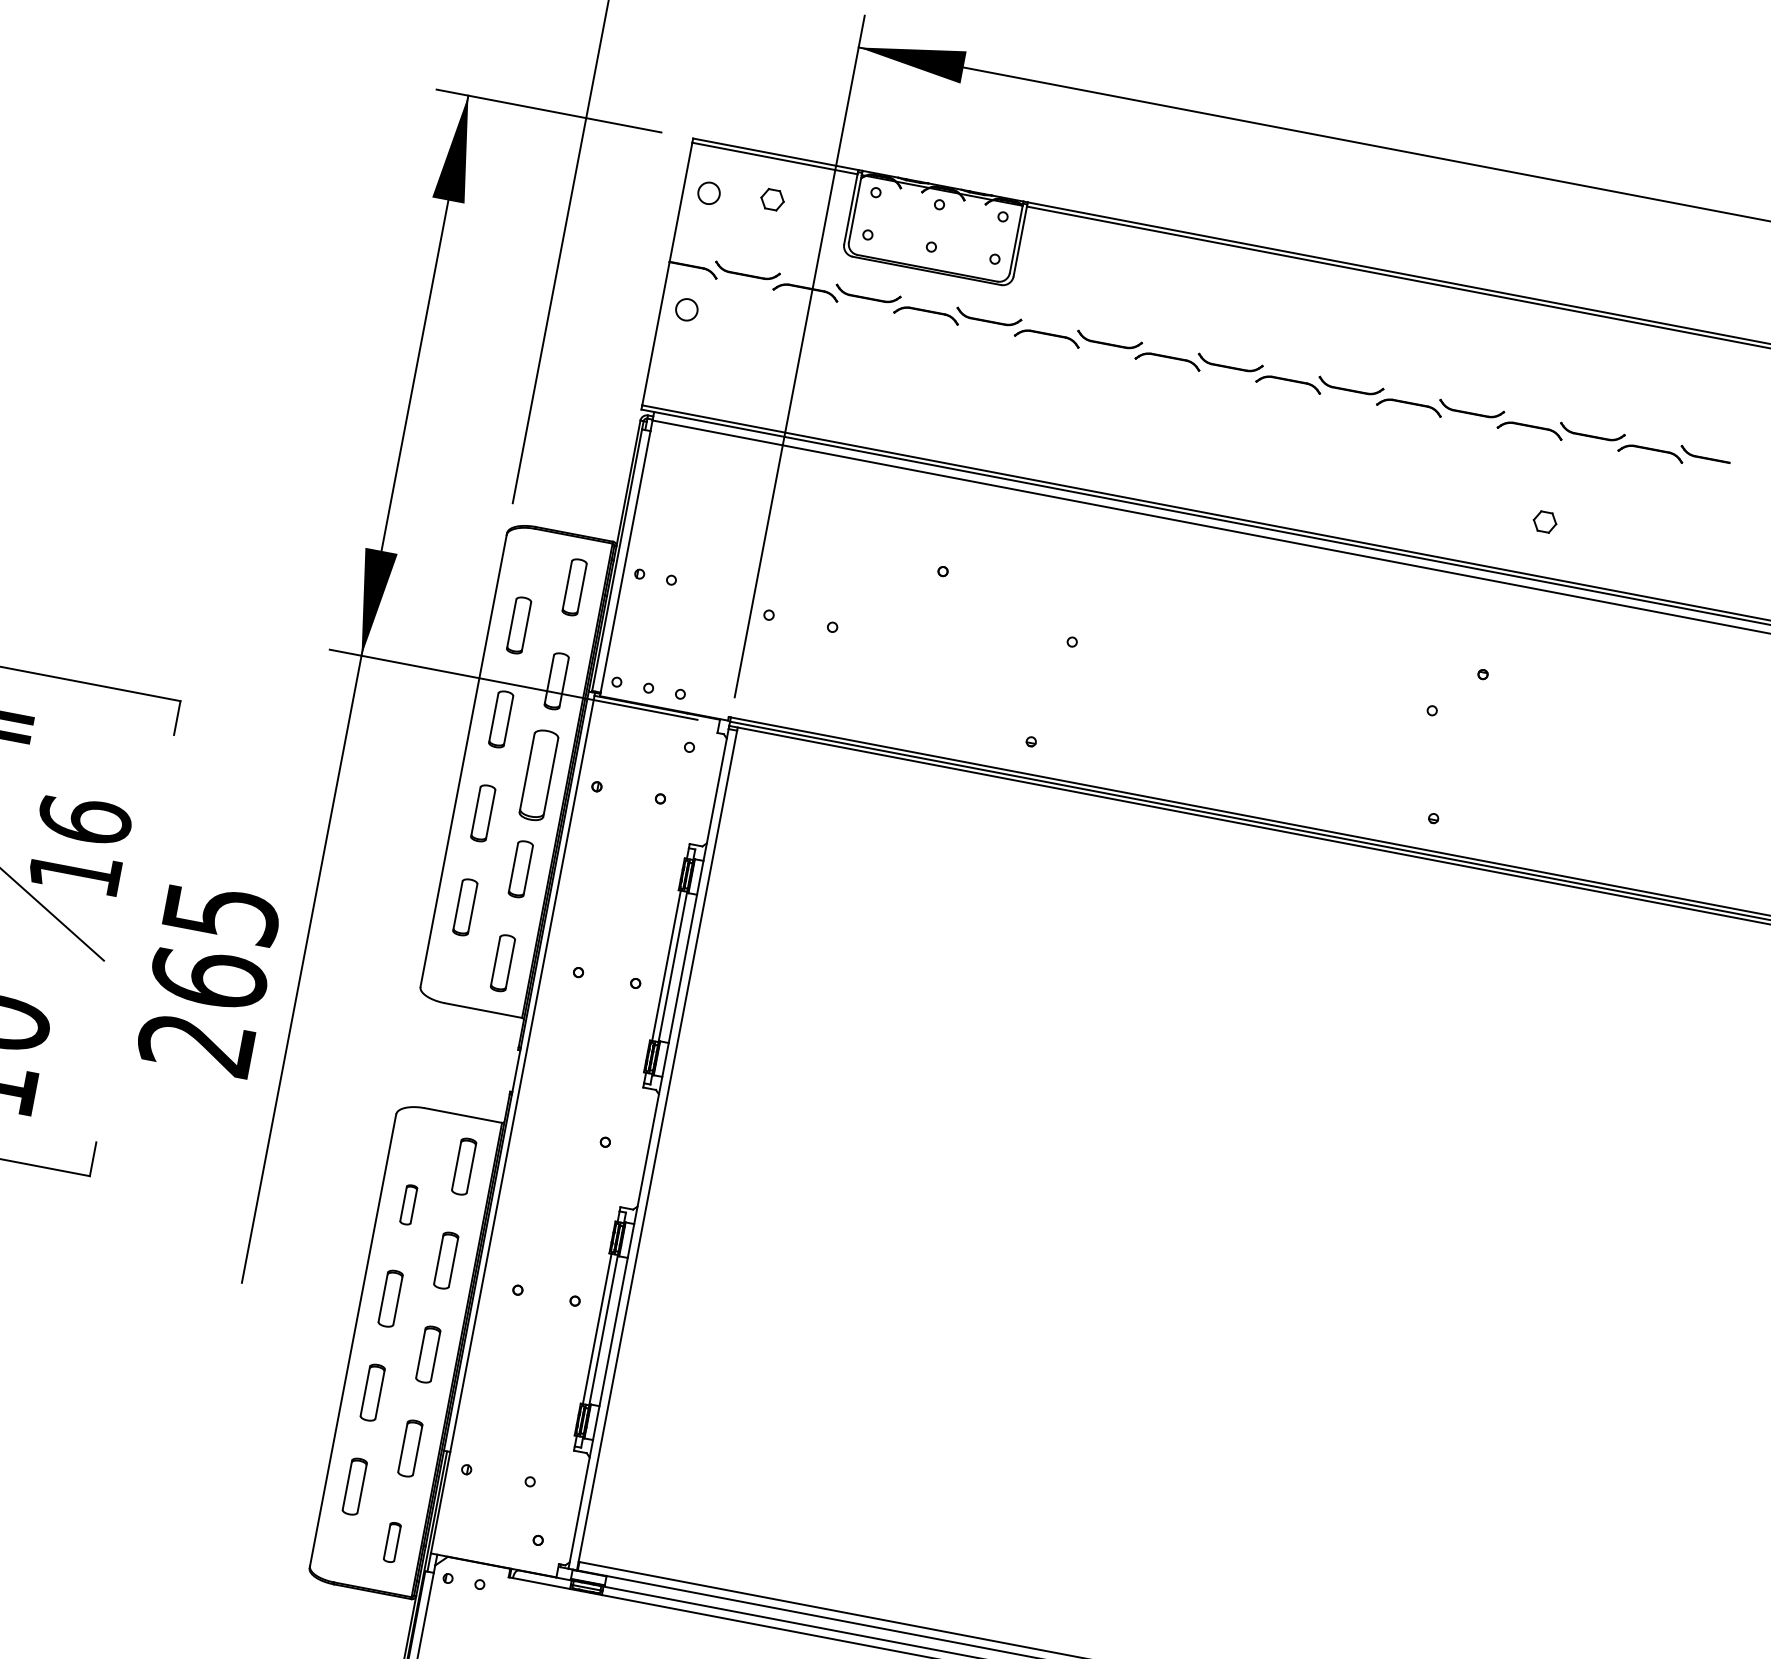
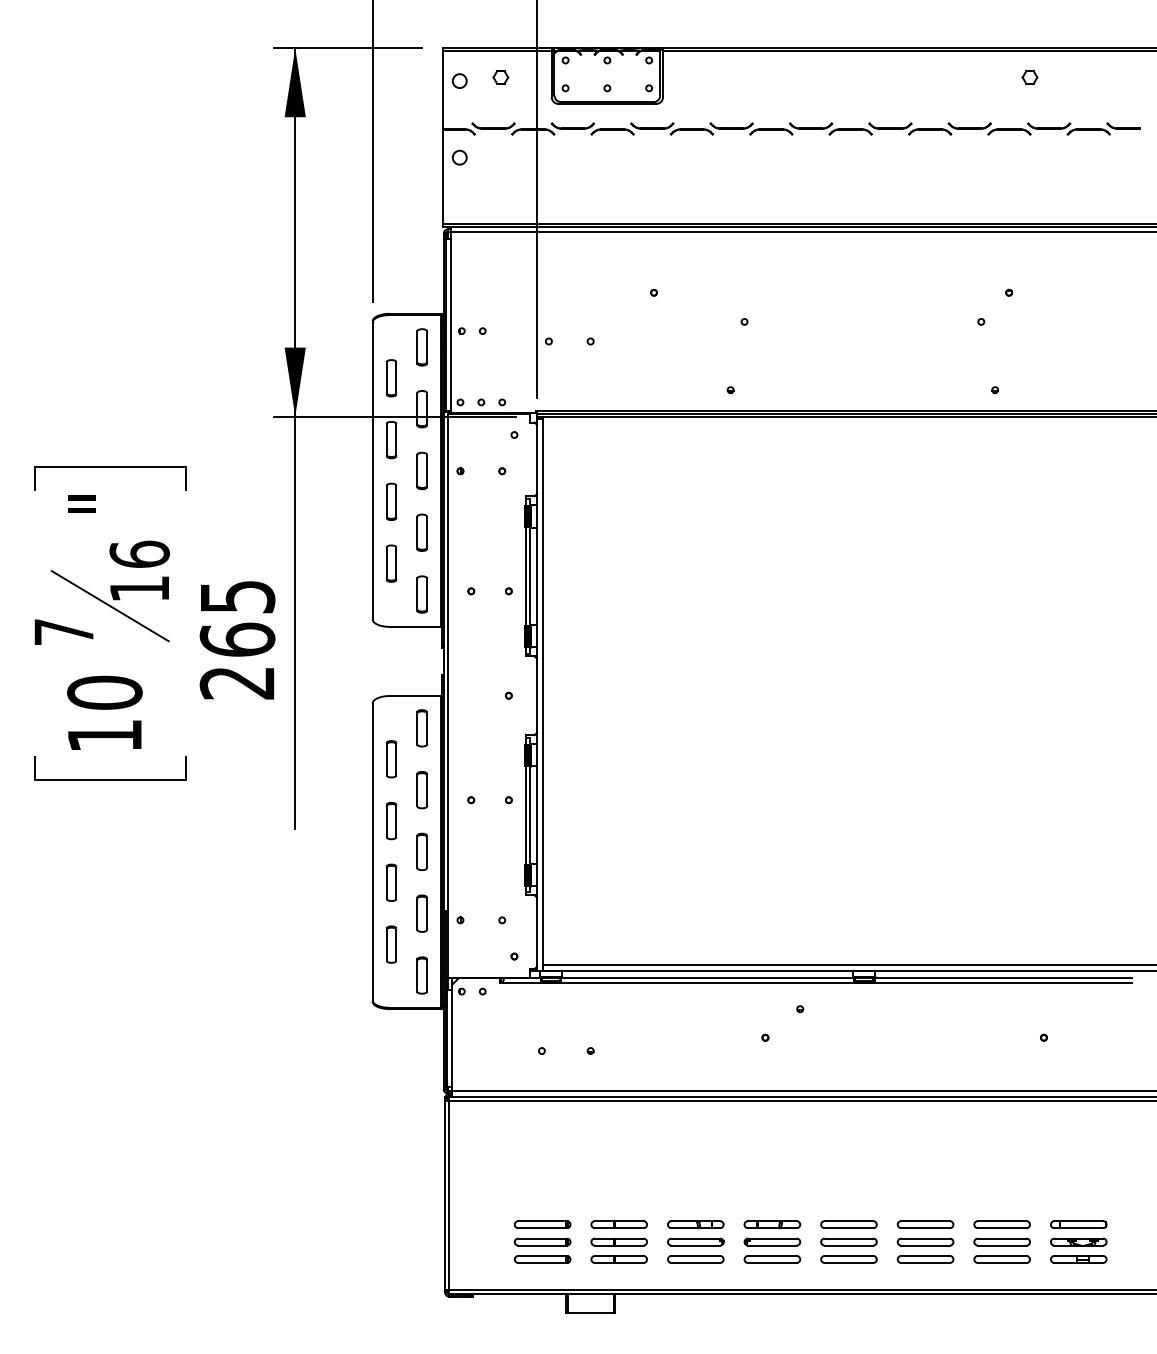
part: (1544, 521) -> (1029, 77), moved
part: (537, 774) -> (421, 470), size x0.62
part: (408, 1205) -> (391, 759), size x1.43
part: (391, 1542) -> (421, 975), size x1.43

